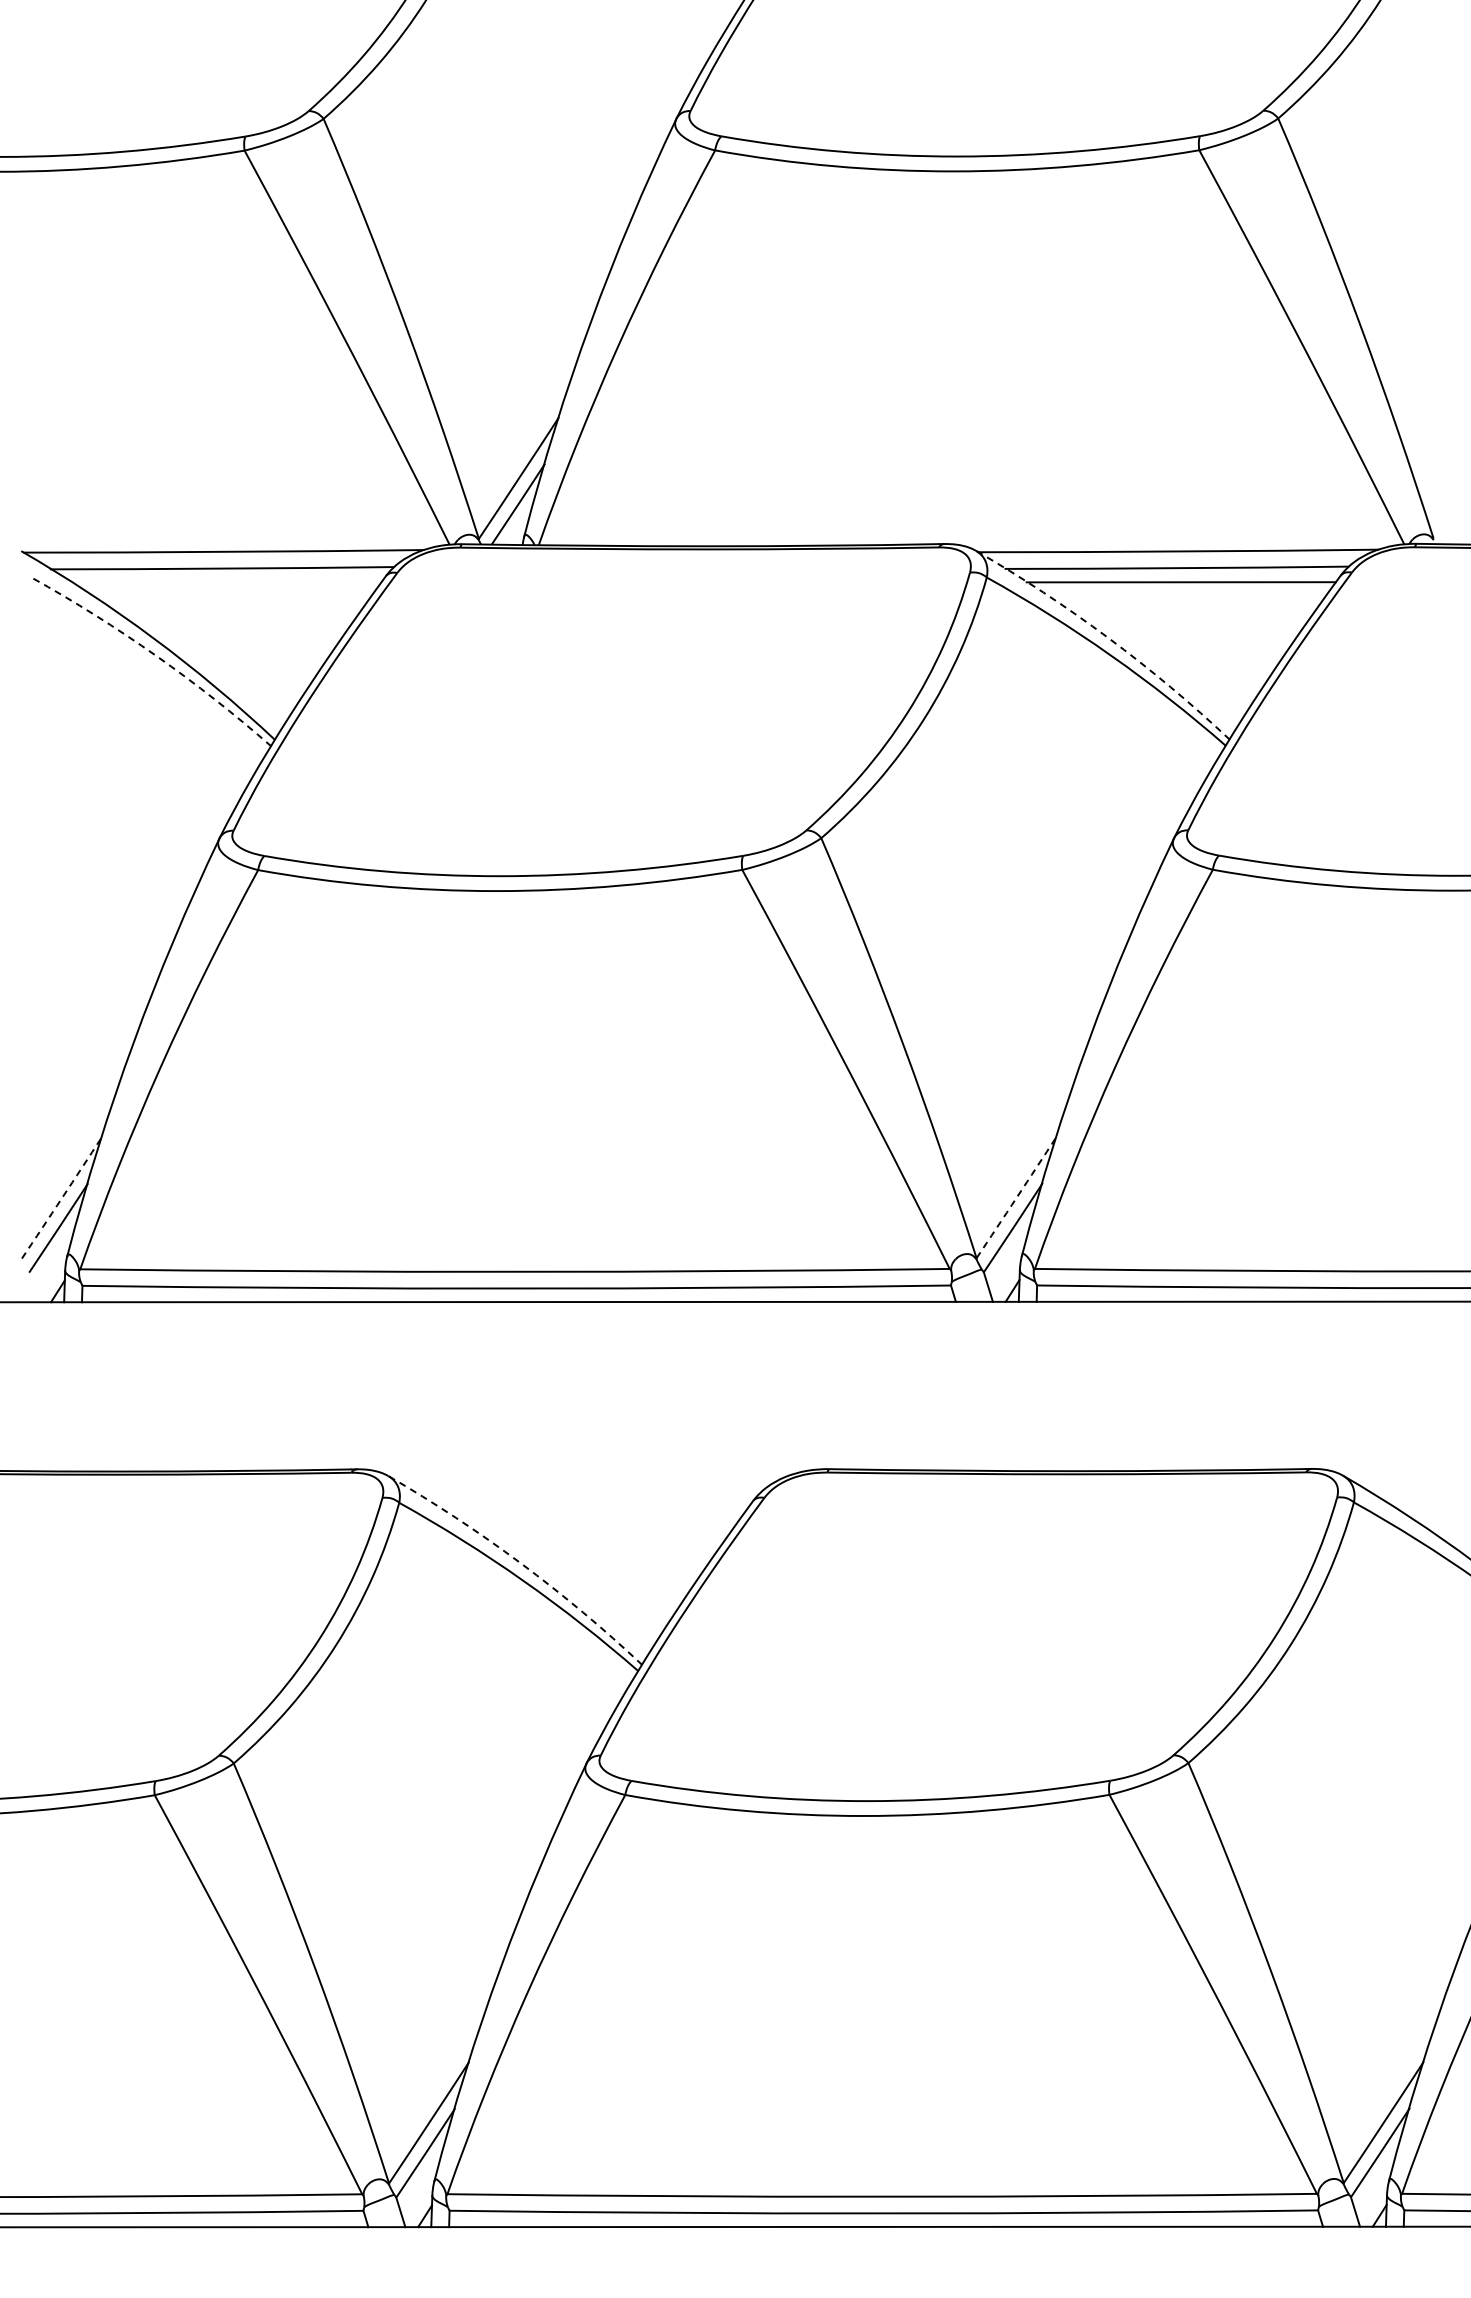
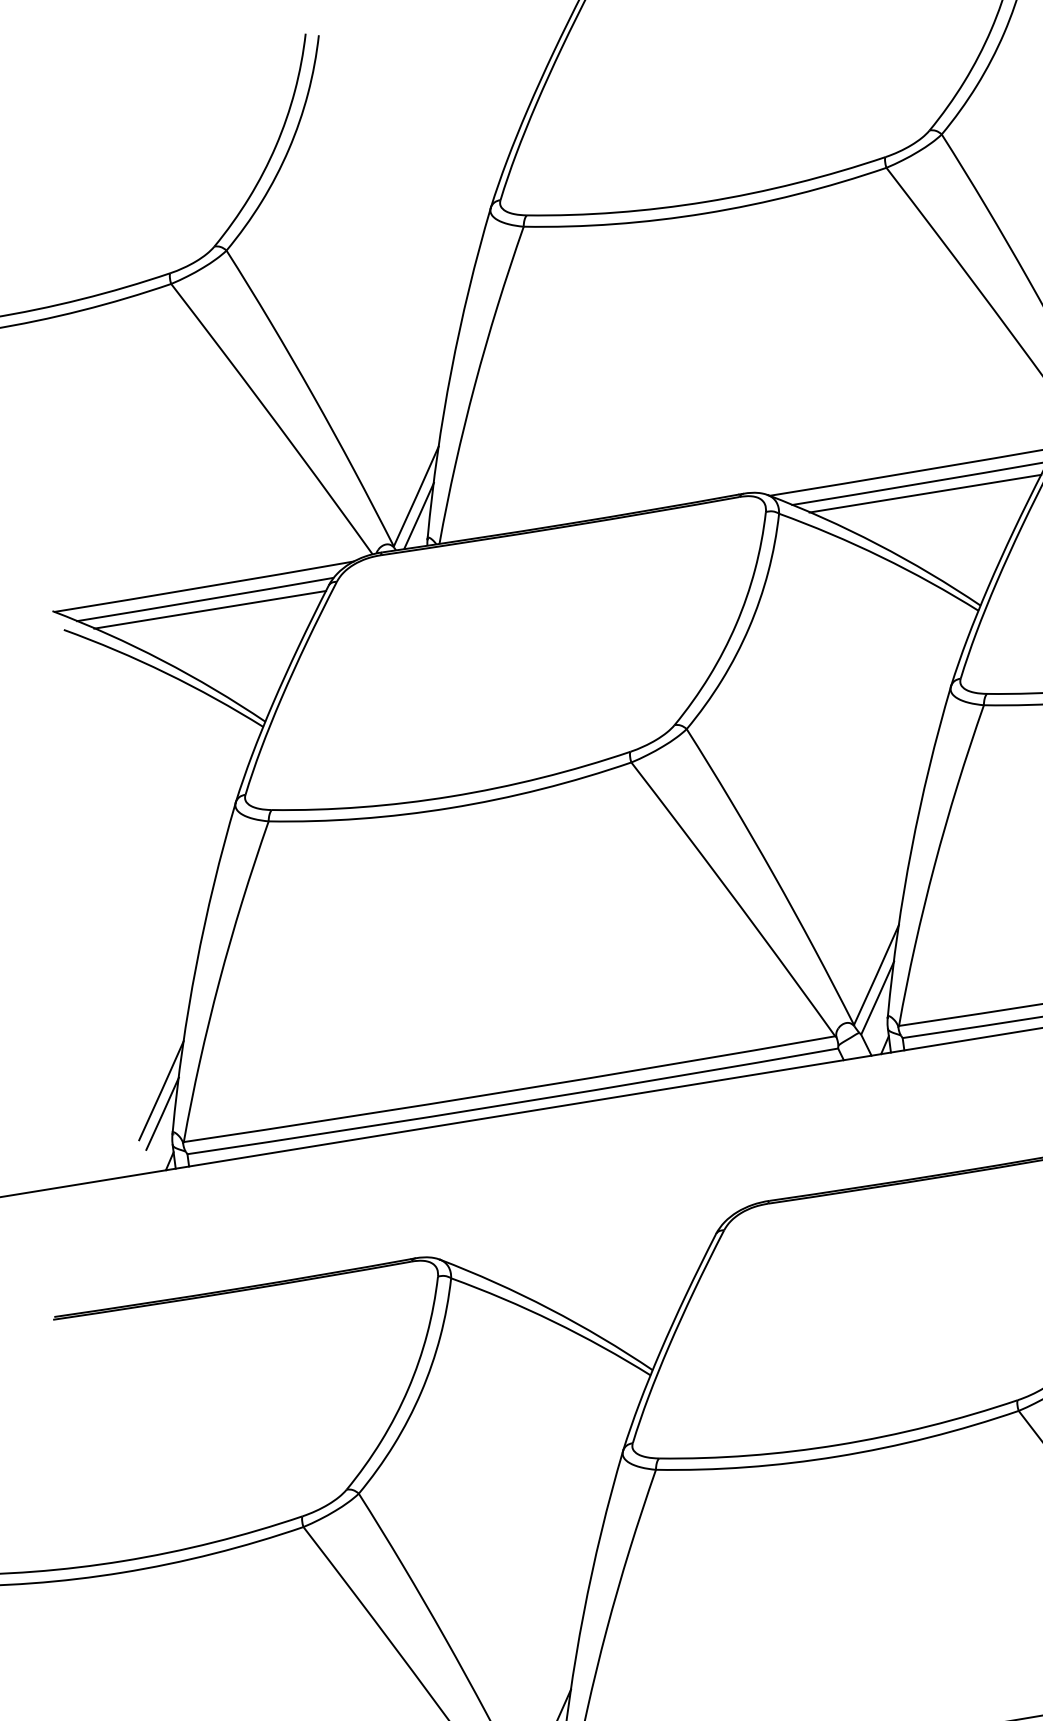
line: (226, 582) -> (210, 609), added
arc: (1108, 637) -> (877, 543), dashed -> solid
arc: (156, 655) -> (166, 672), dashed -> solid
arc: (62, 1197) -> (161, 1090), dashed -> solid
arc: (1016, 1197) -> (876, 974), dashed -> solid
arc: (520, 1563) -> (549, 1309), dashed -> solid

